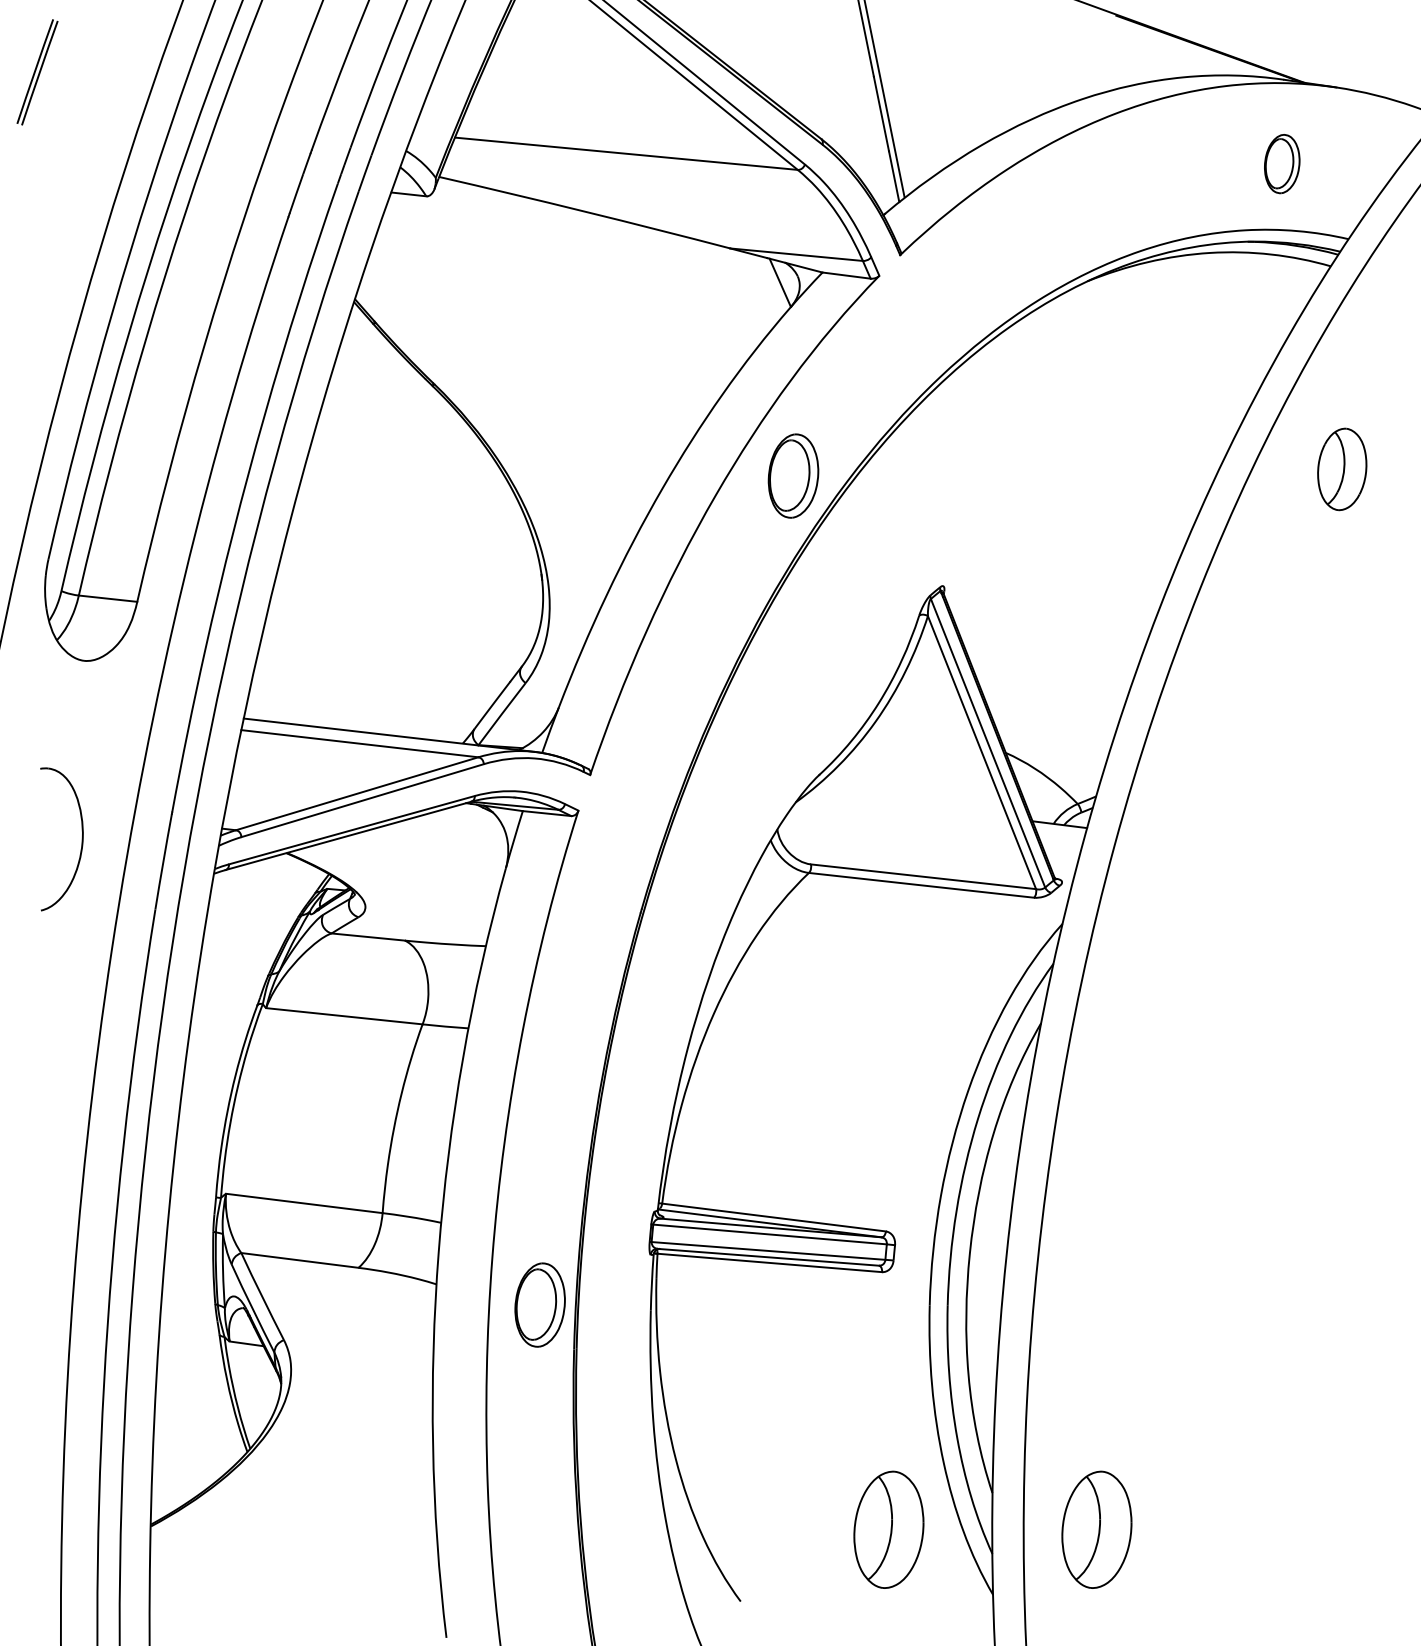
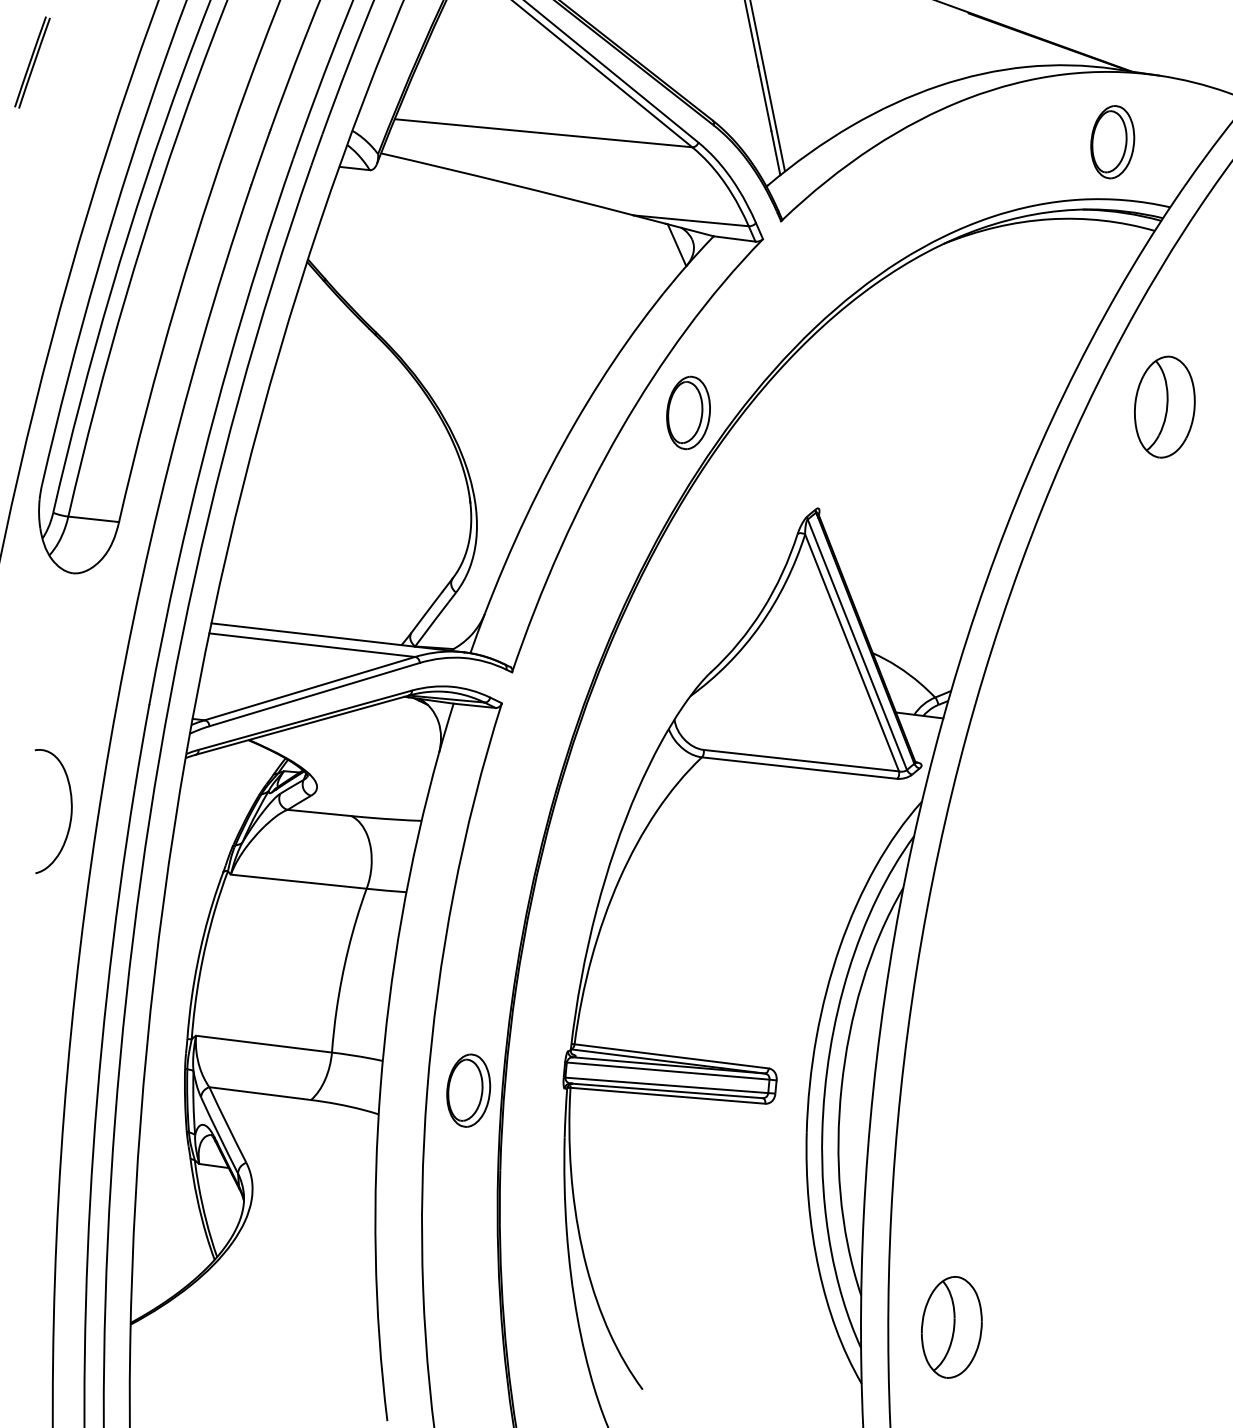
part: (1281, 163) -> (1112, 141), size x1.43
part: (1341, 469) -> (1164, 407), size x1.43
part: (81, 839) -> (70, 811), moved
part: (539, 1304) -> (468, 1090), moved
part: (888, 1529) -> (770, 1327), removed

